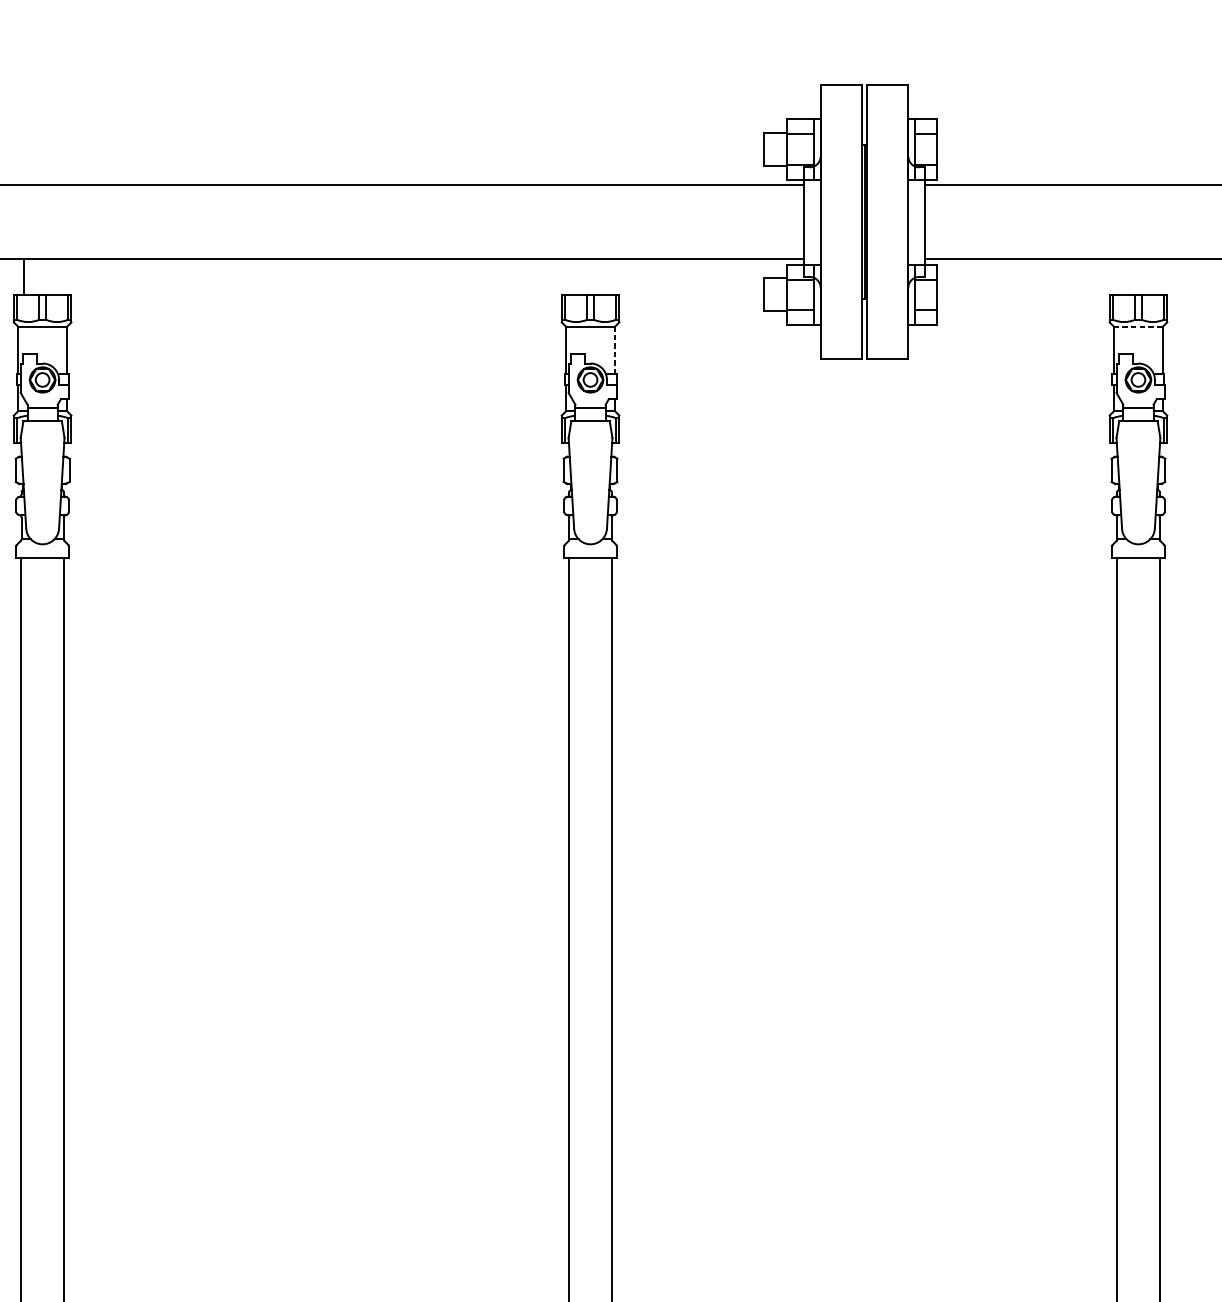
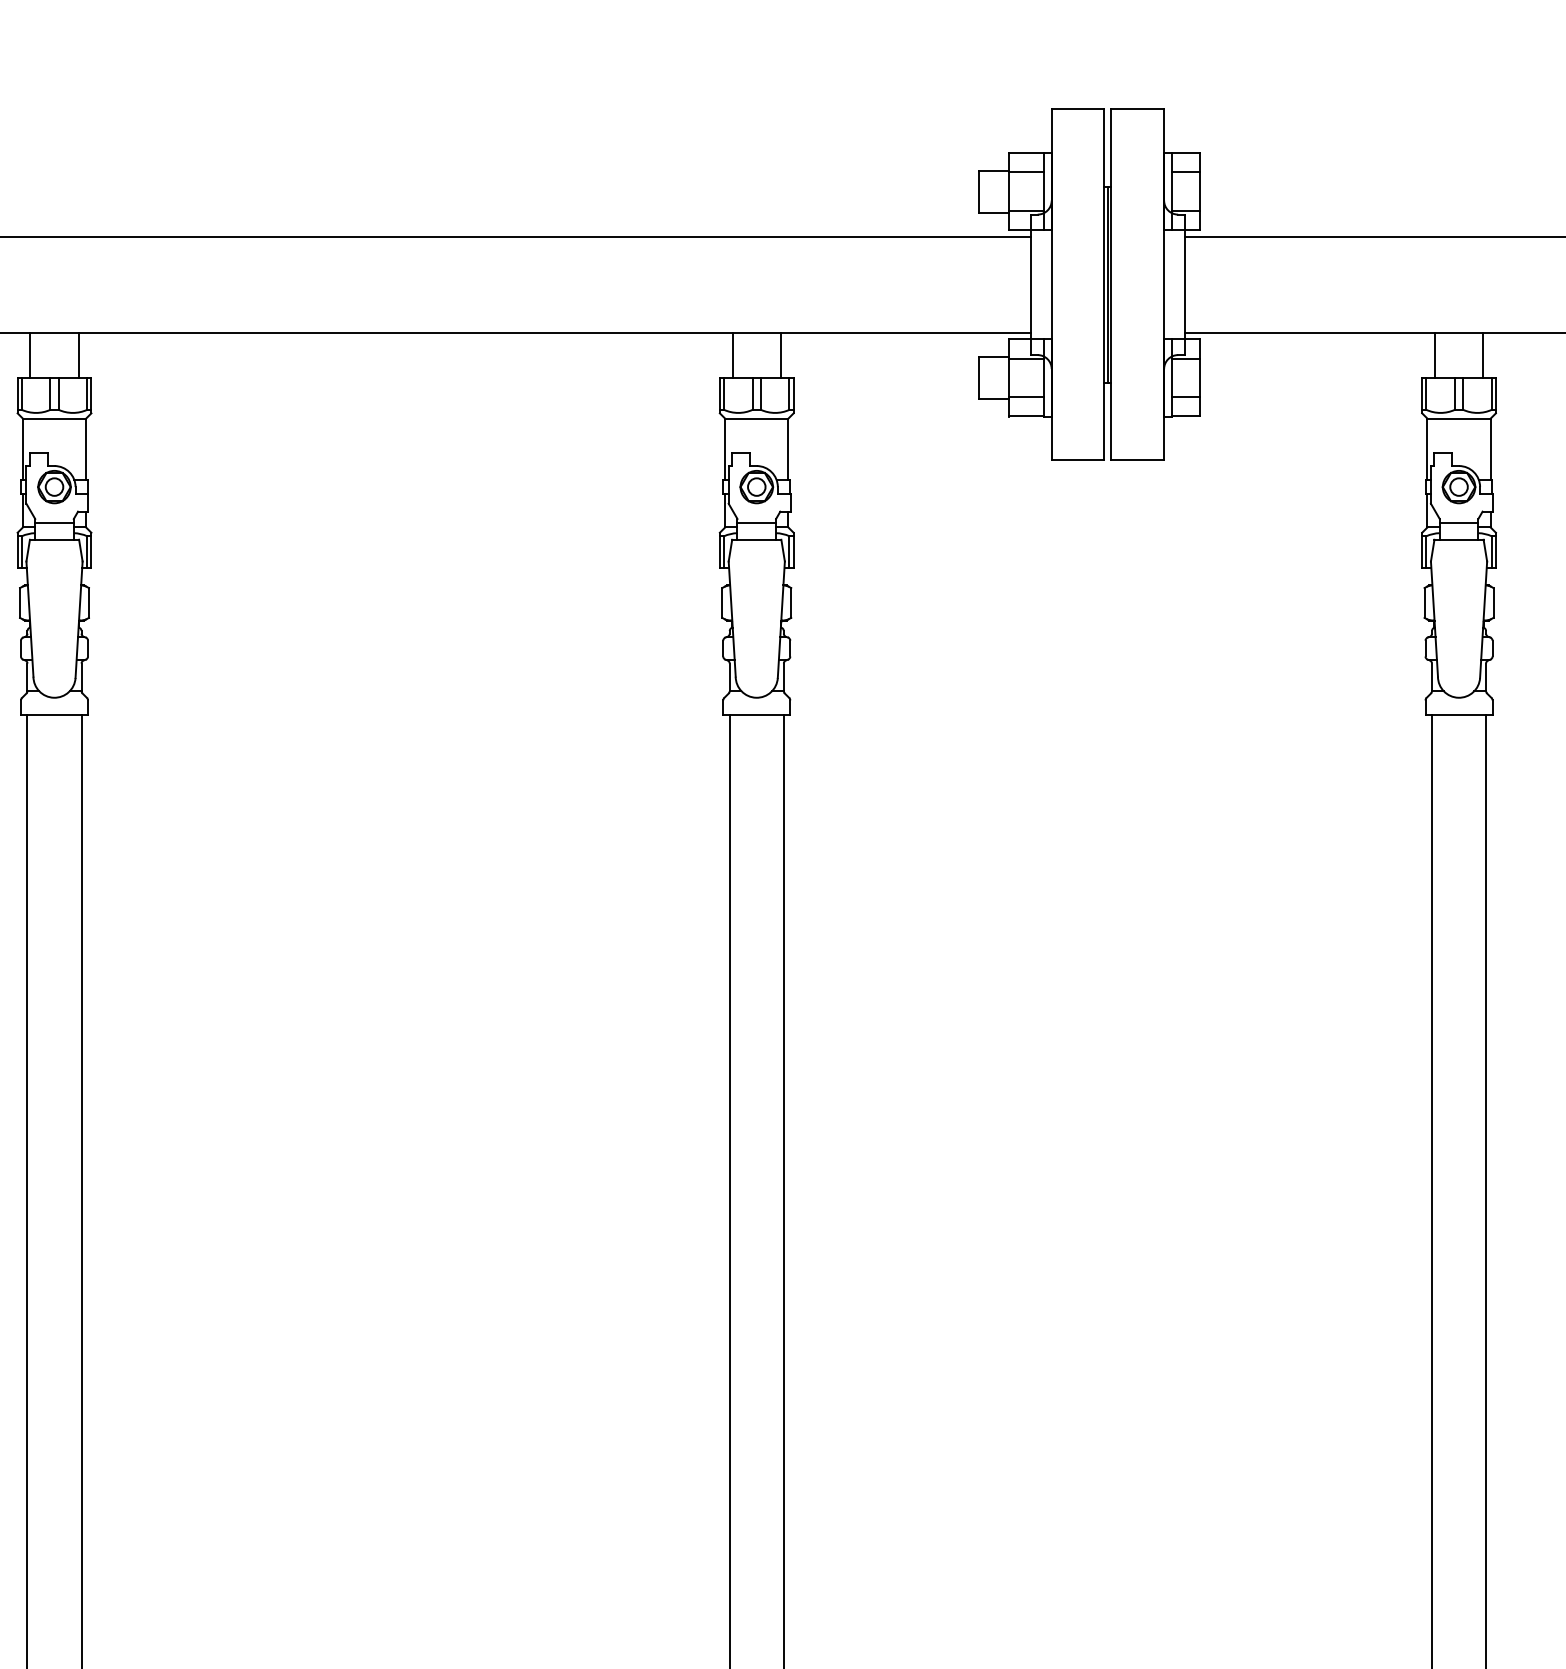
line: (61, 277) -> (78, 355), added
line: (571, 277) -> (732, 355), added
line: (609, 277) -> (781, 355), added
line: (1119, 277) -> (1434, 355), added
line: (1157, 277) -> (1483, 355), added
line: (1138, 326) -> (1459, 418), dashed -> solid
line: (615, 350) -> (788, 449), dashed -> solid

